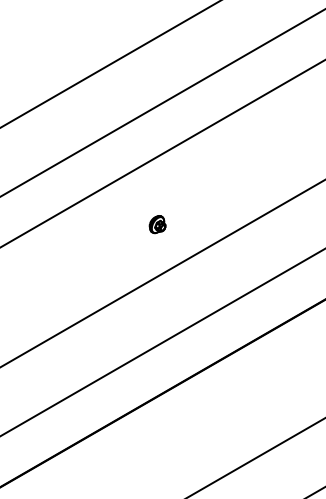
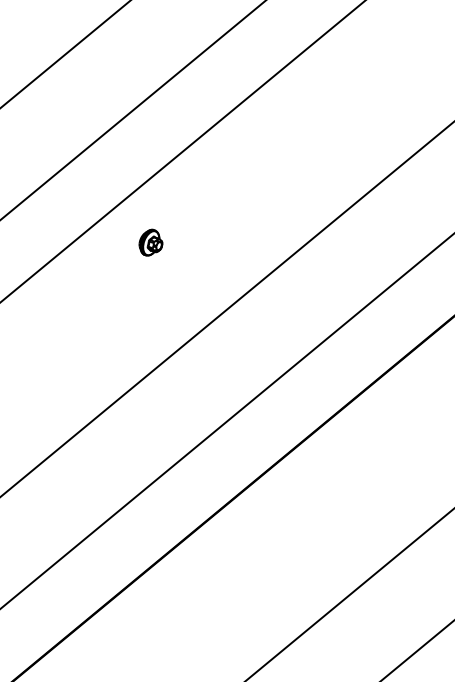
part: (157, 224) -> (150, 242), moved

